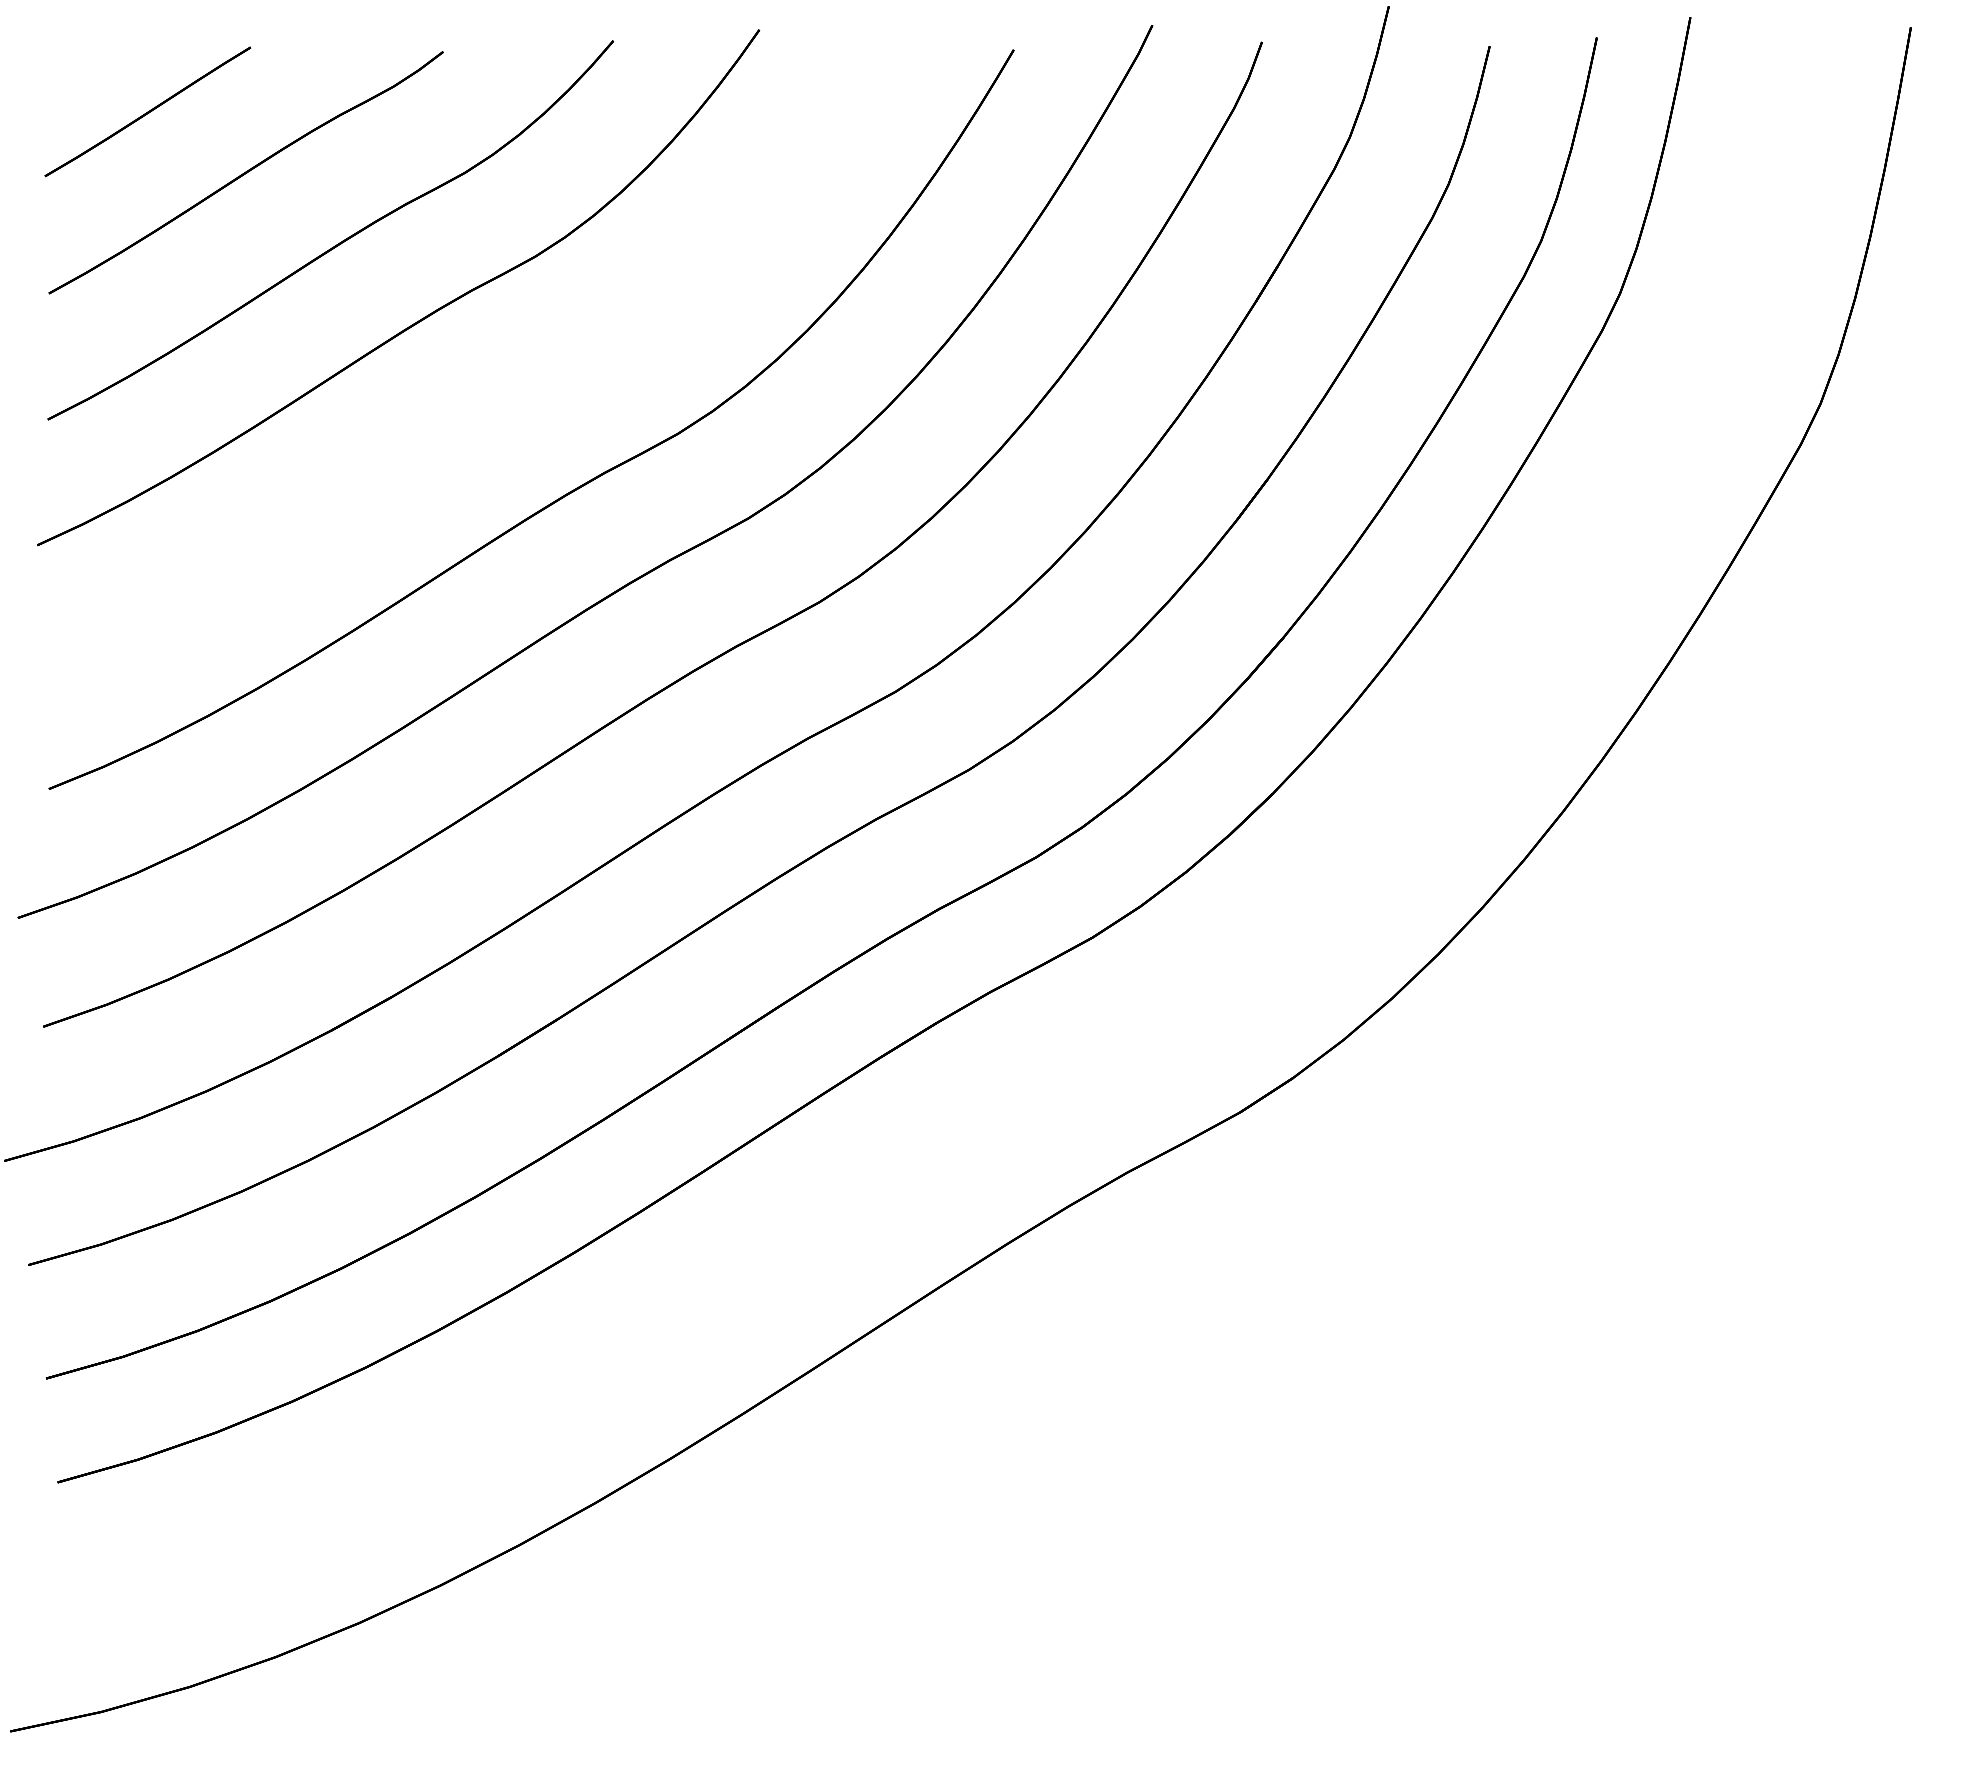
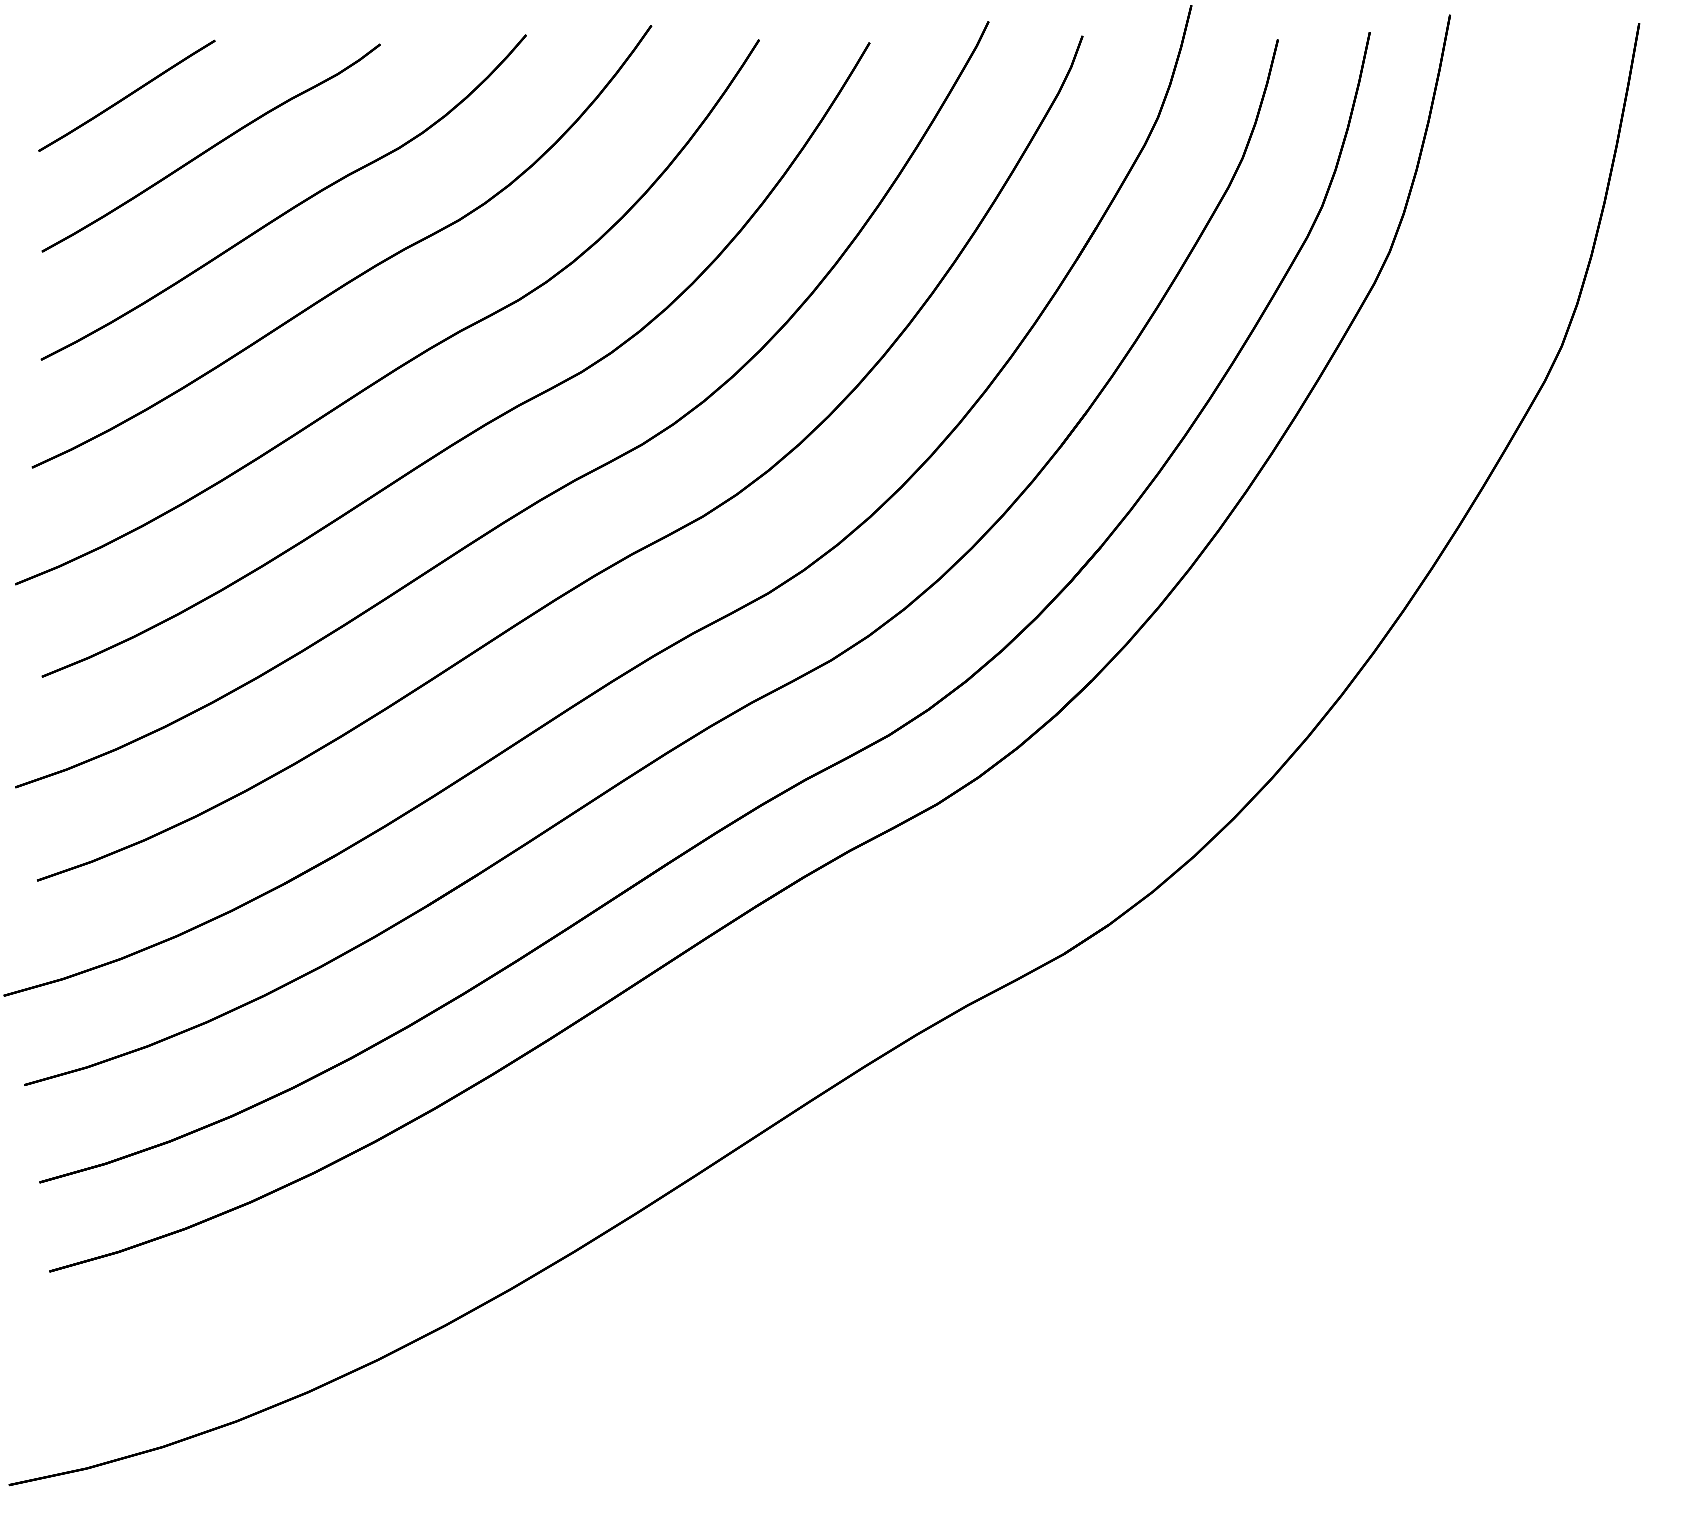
part: (485, 414) -> (416, 355), added

